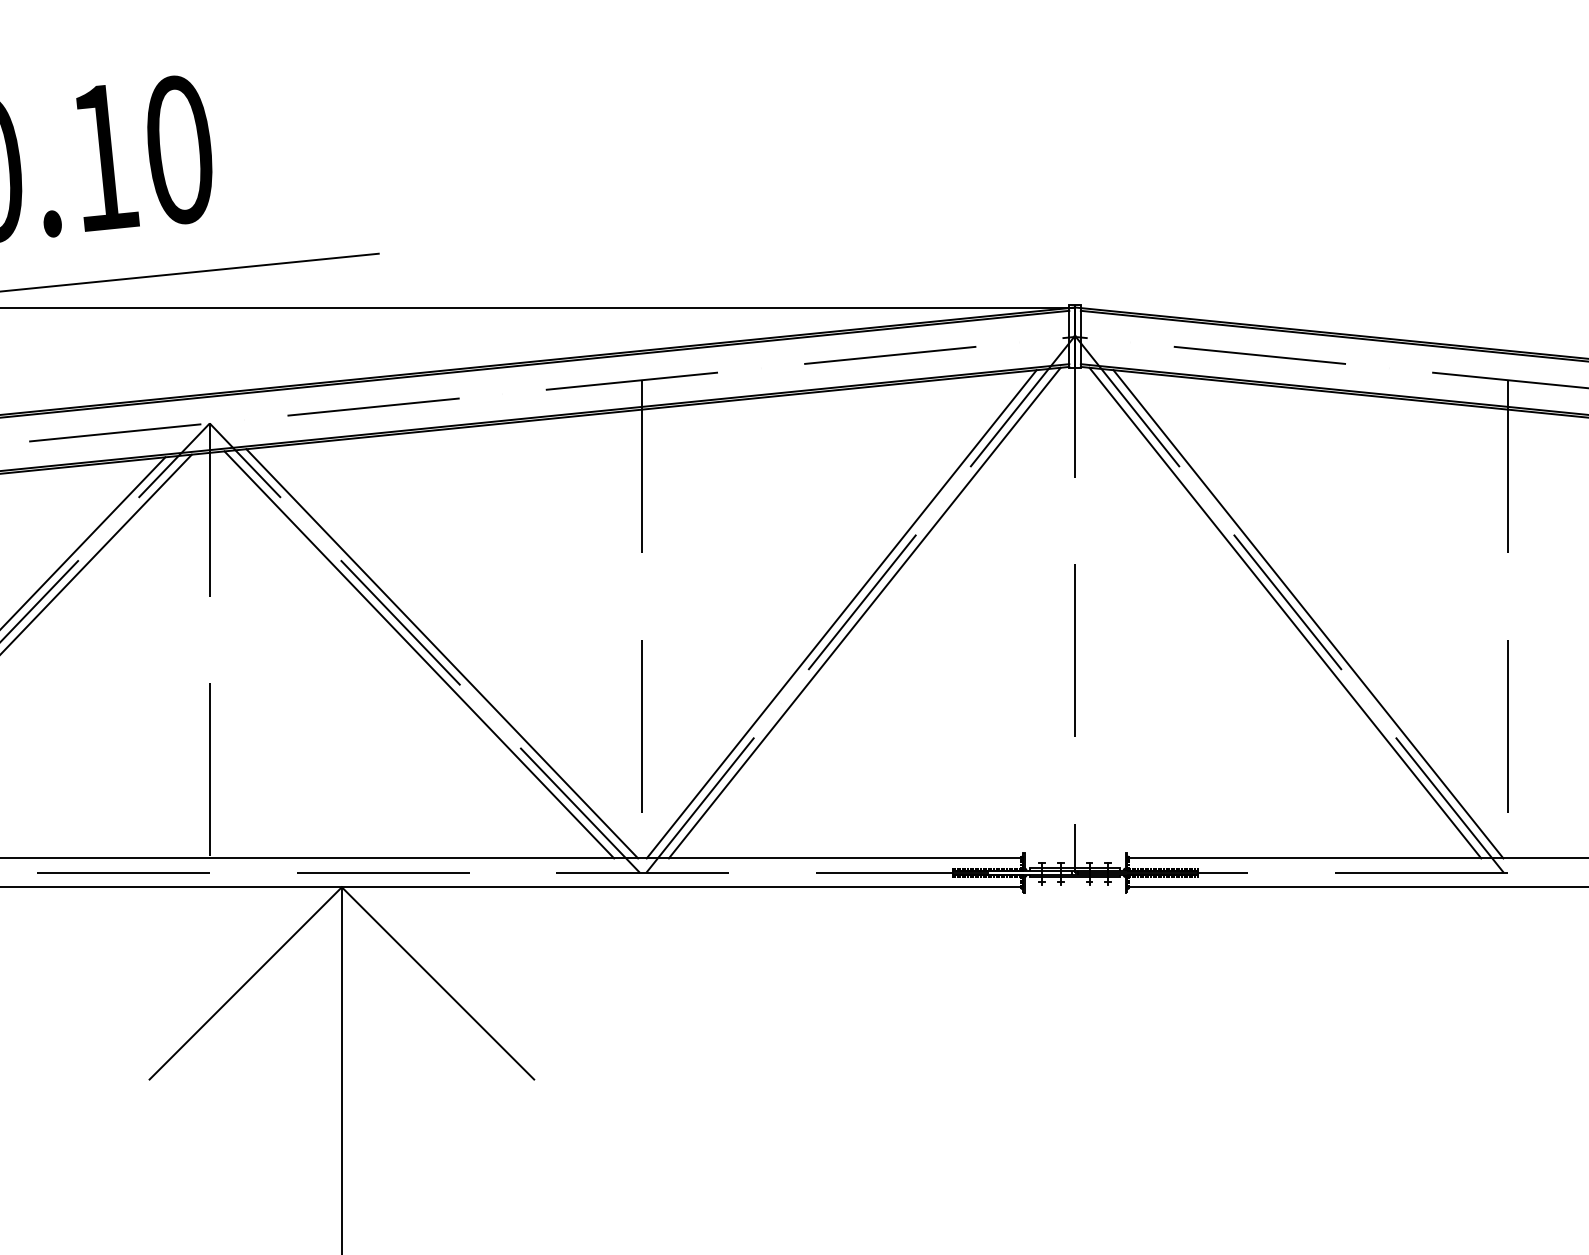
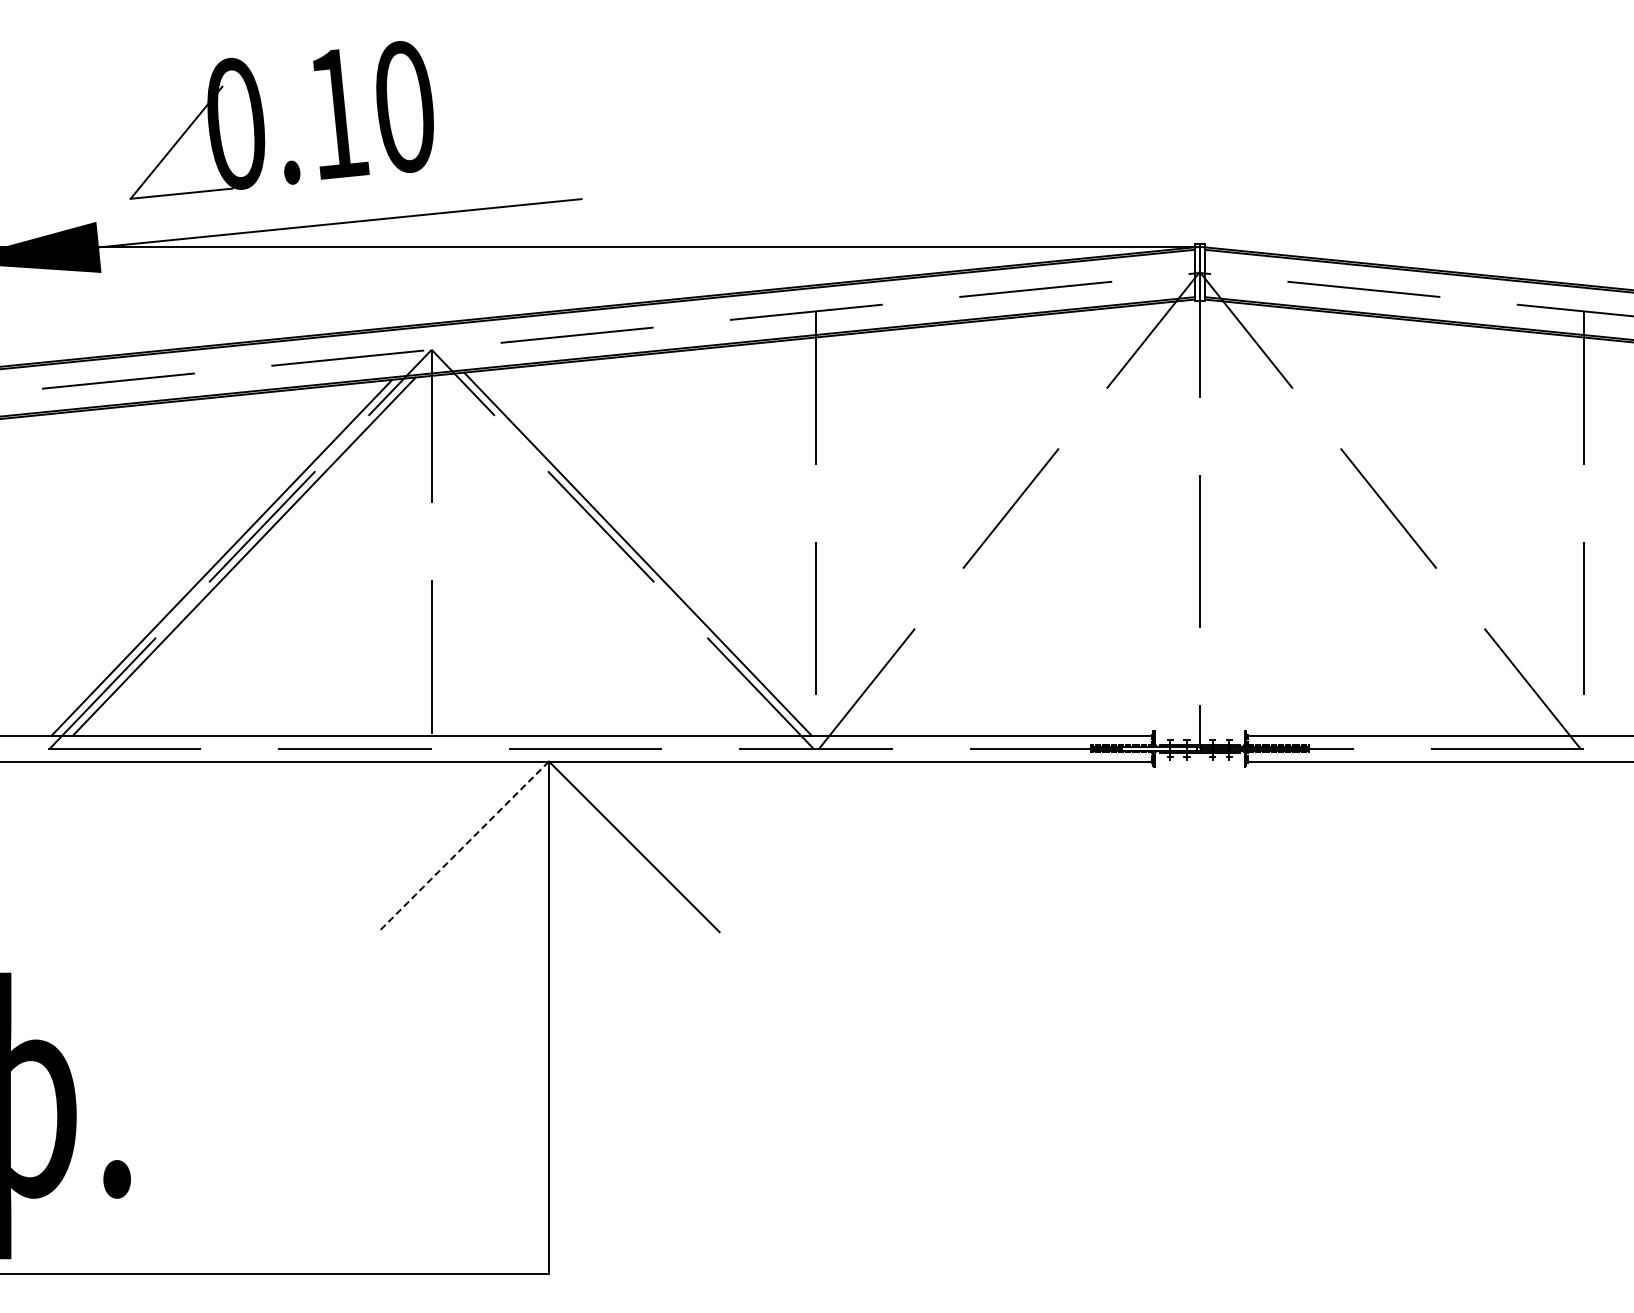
line: (865, 612) -> (1013, 517), removed
line: (1285, 612) -> (1386, 517), removed
line: (841, 613) -> (992, 518), removed
line: (1307, 613) -> (1406, 518), removed
line: (419, 654) -> (617, 554), removed
line: (245, 983) -> (463, 846), solid -> dashed

